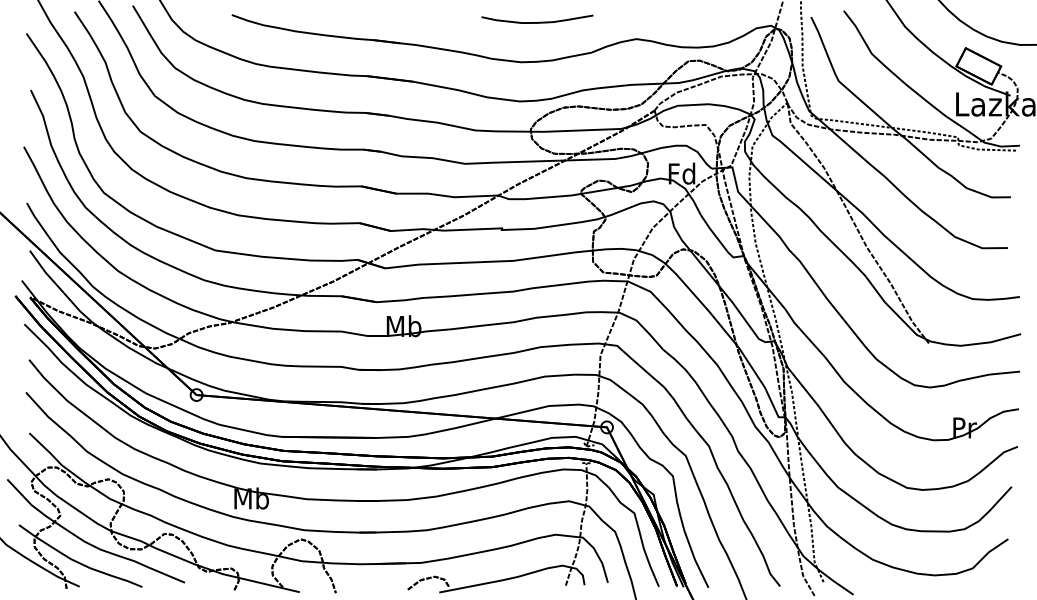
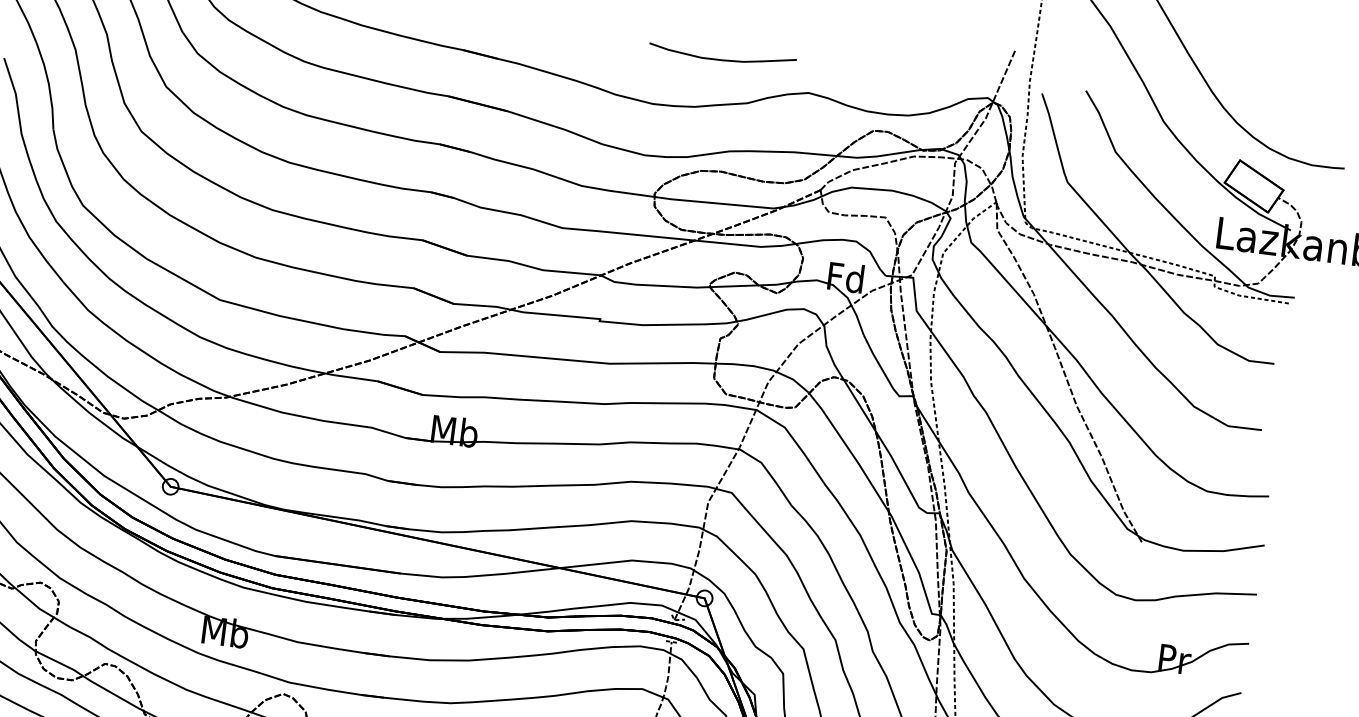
curve: (539, 21) -> (724, 58), moved

